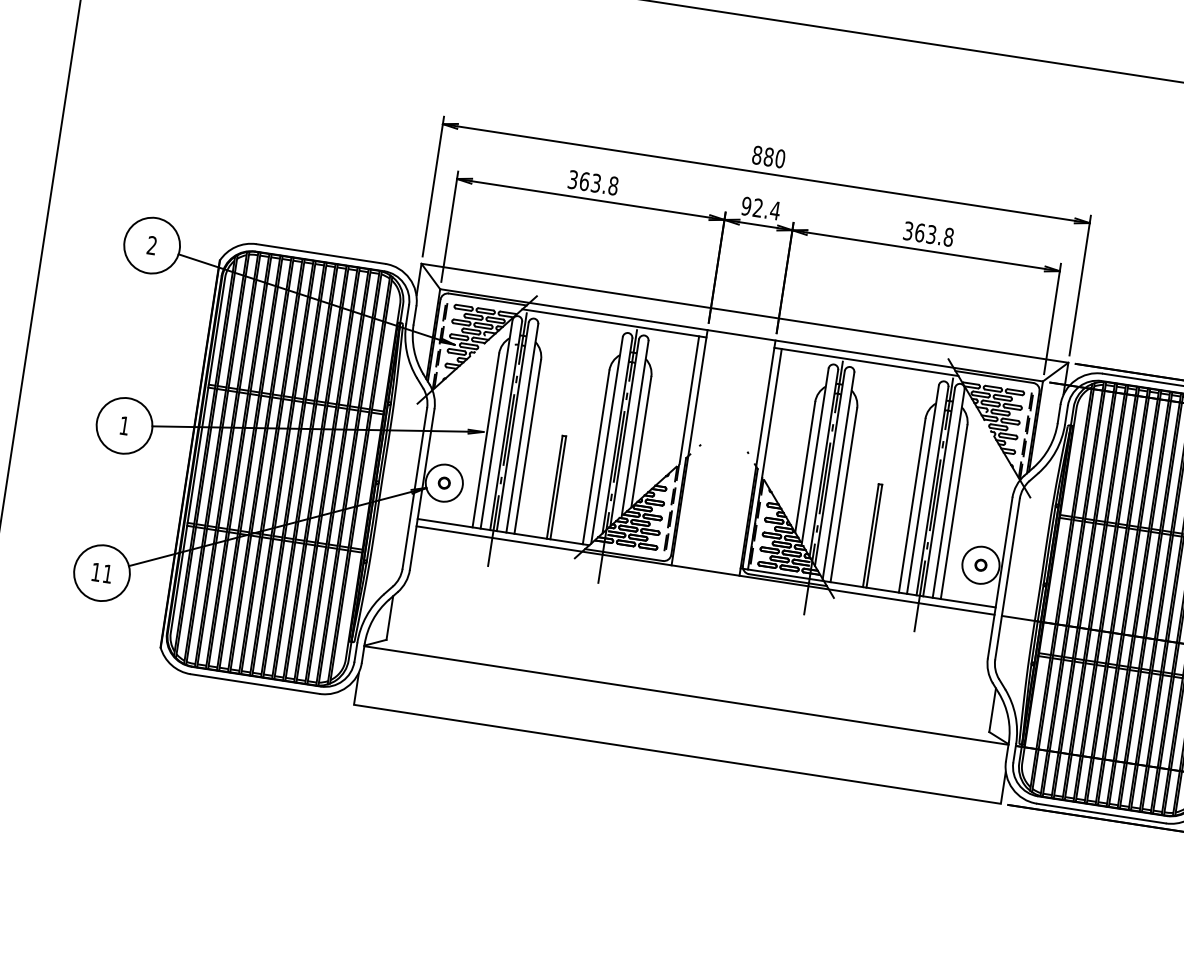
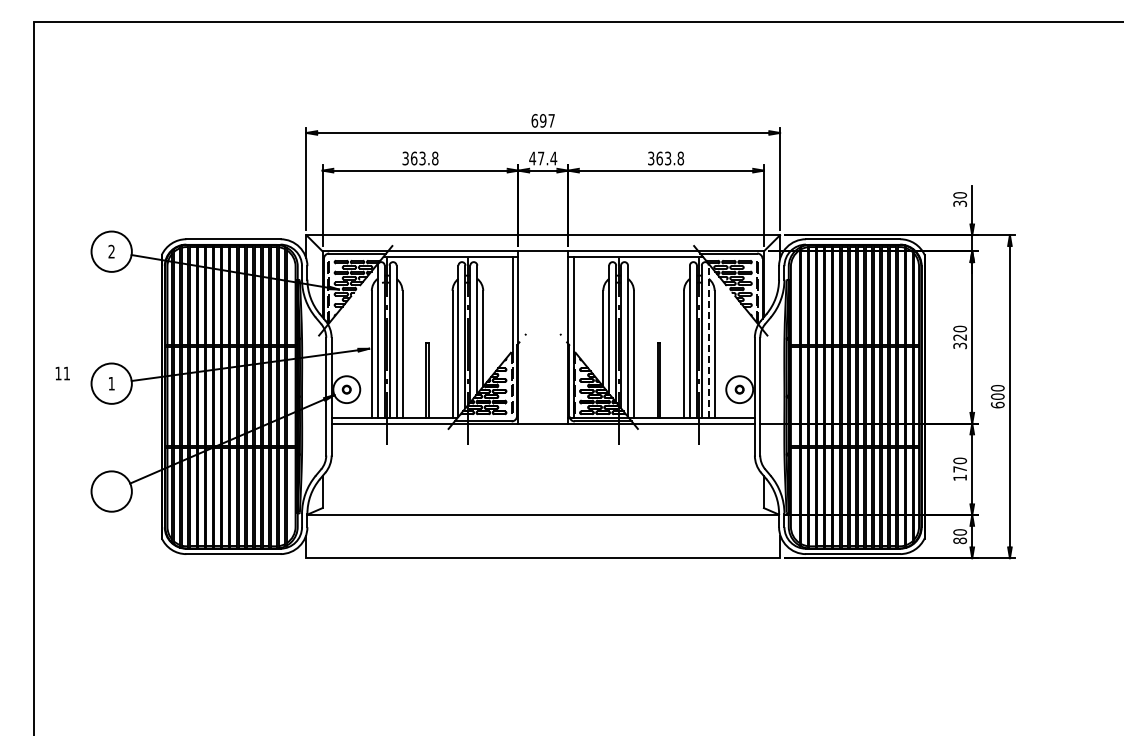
text: (767, 156) -> (542, 120), 880 -> 697
text: (751, 207) -> (536, 158), 92.4 -> 47.4
line: (948, 492) -> (708, 341), solid -> dashed
text: (101, 573) -> (62, 373), moved

